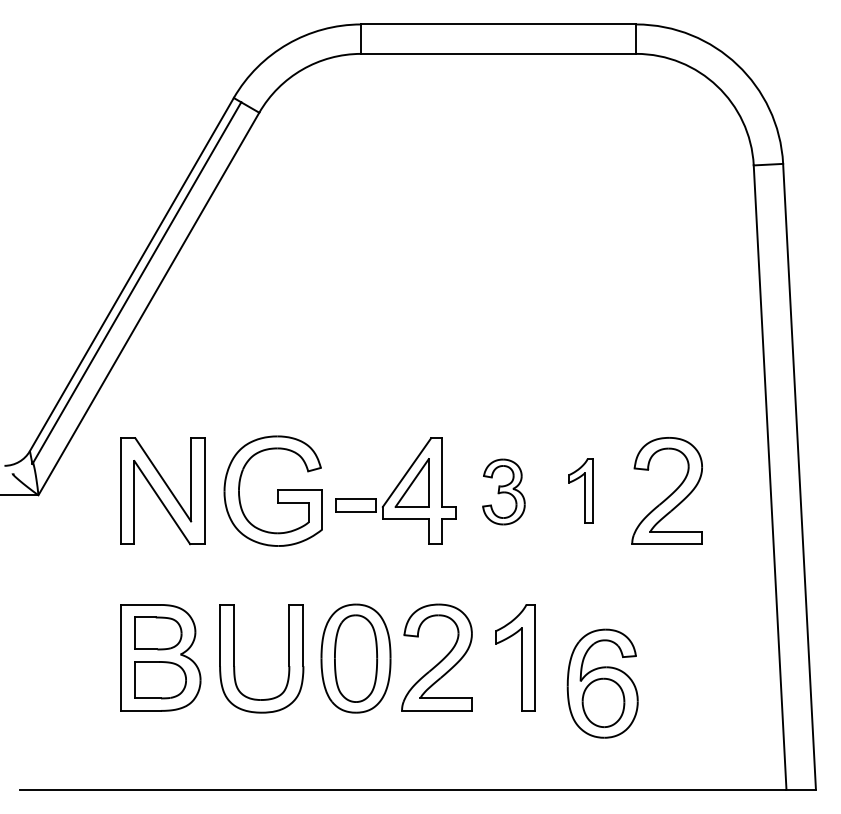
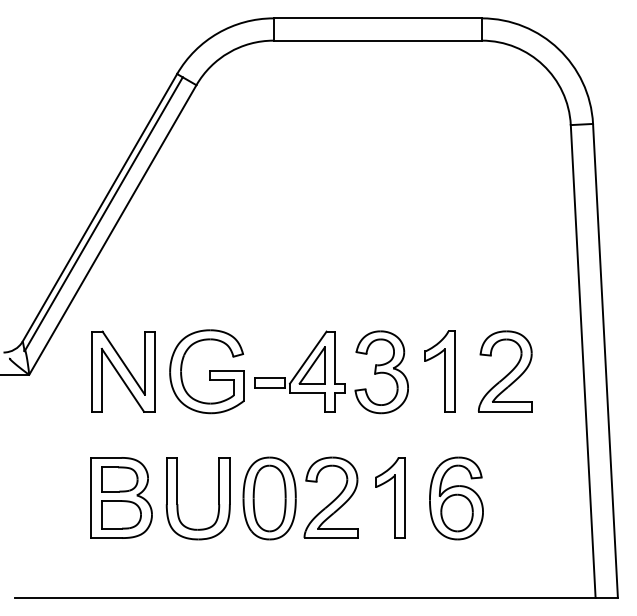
part: (580, 490) -> (439, 371), size x1.67
part: (503, 492) -> (381, 372), size x1.67
part: (602, 683) -> (456, 498), moved

